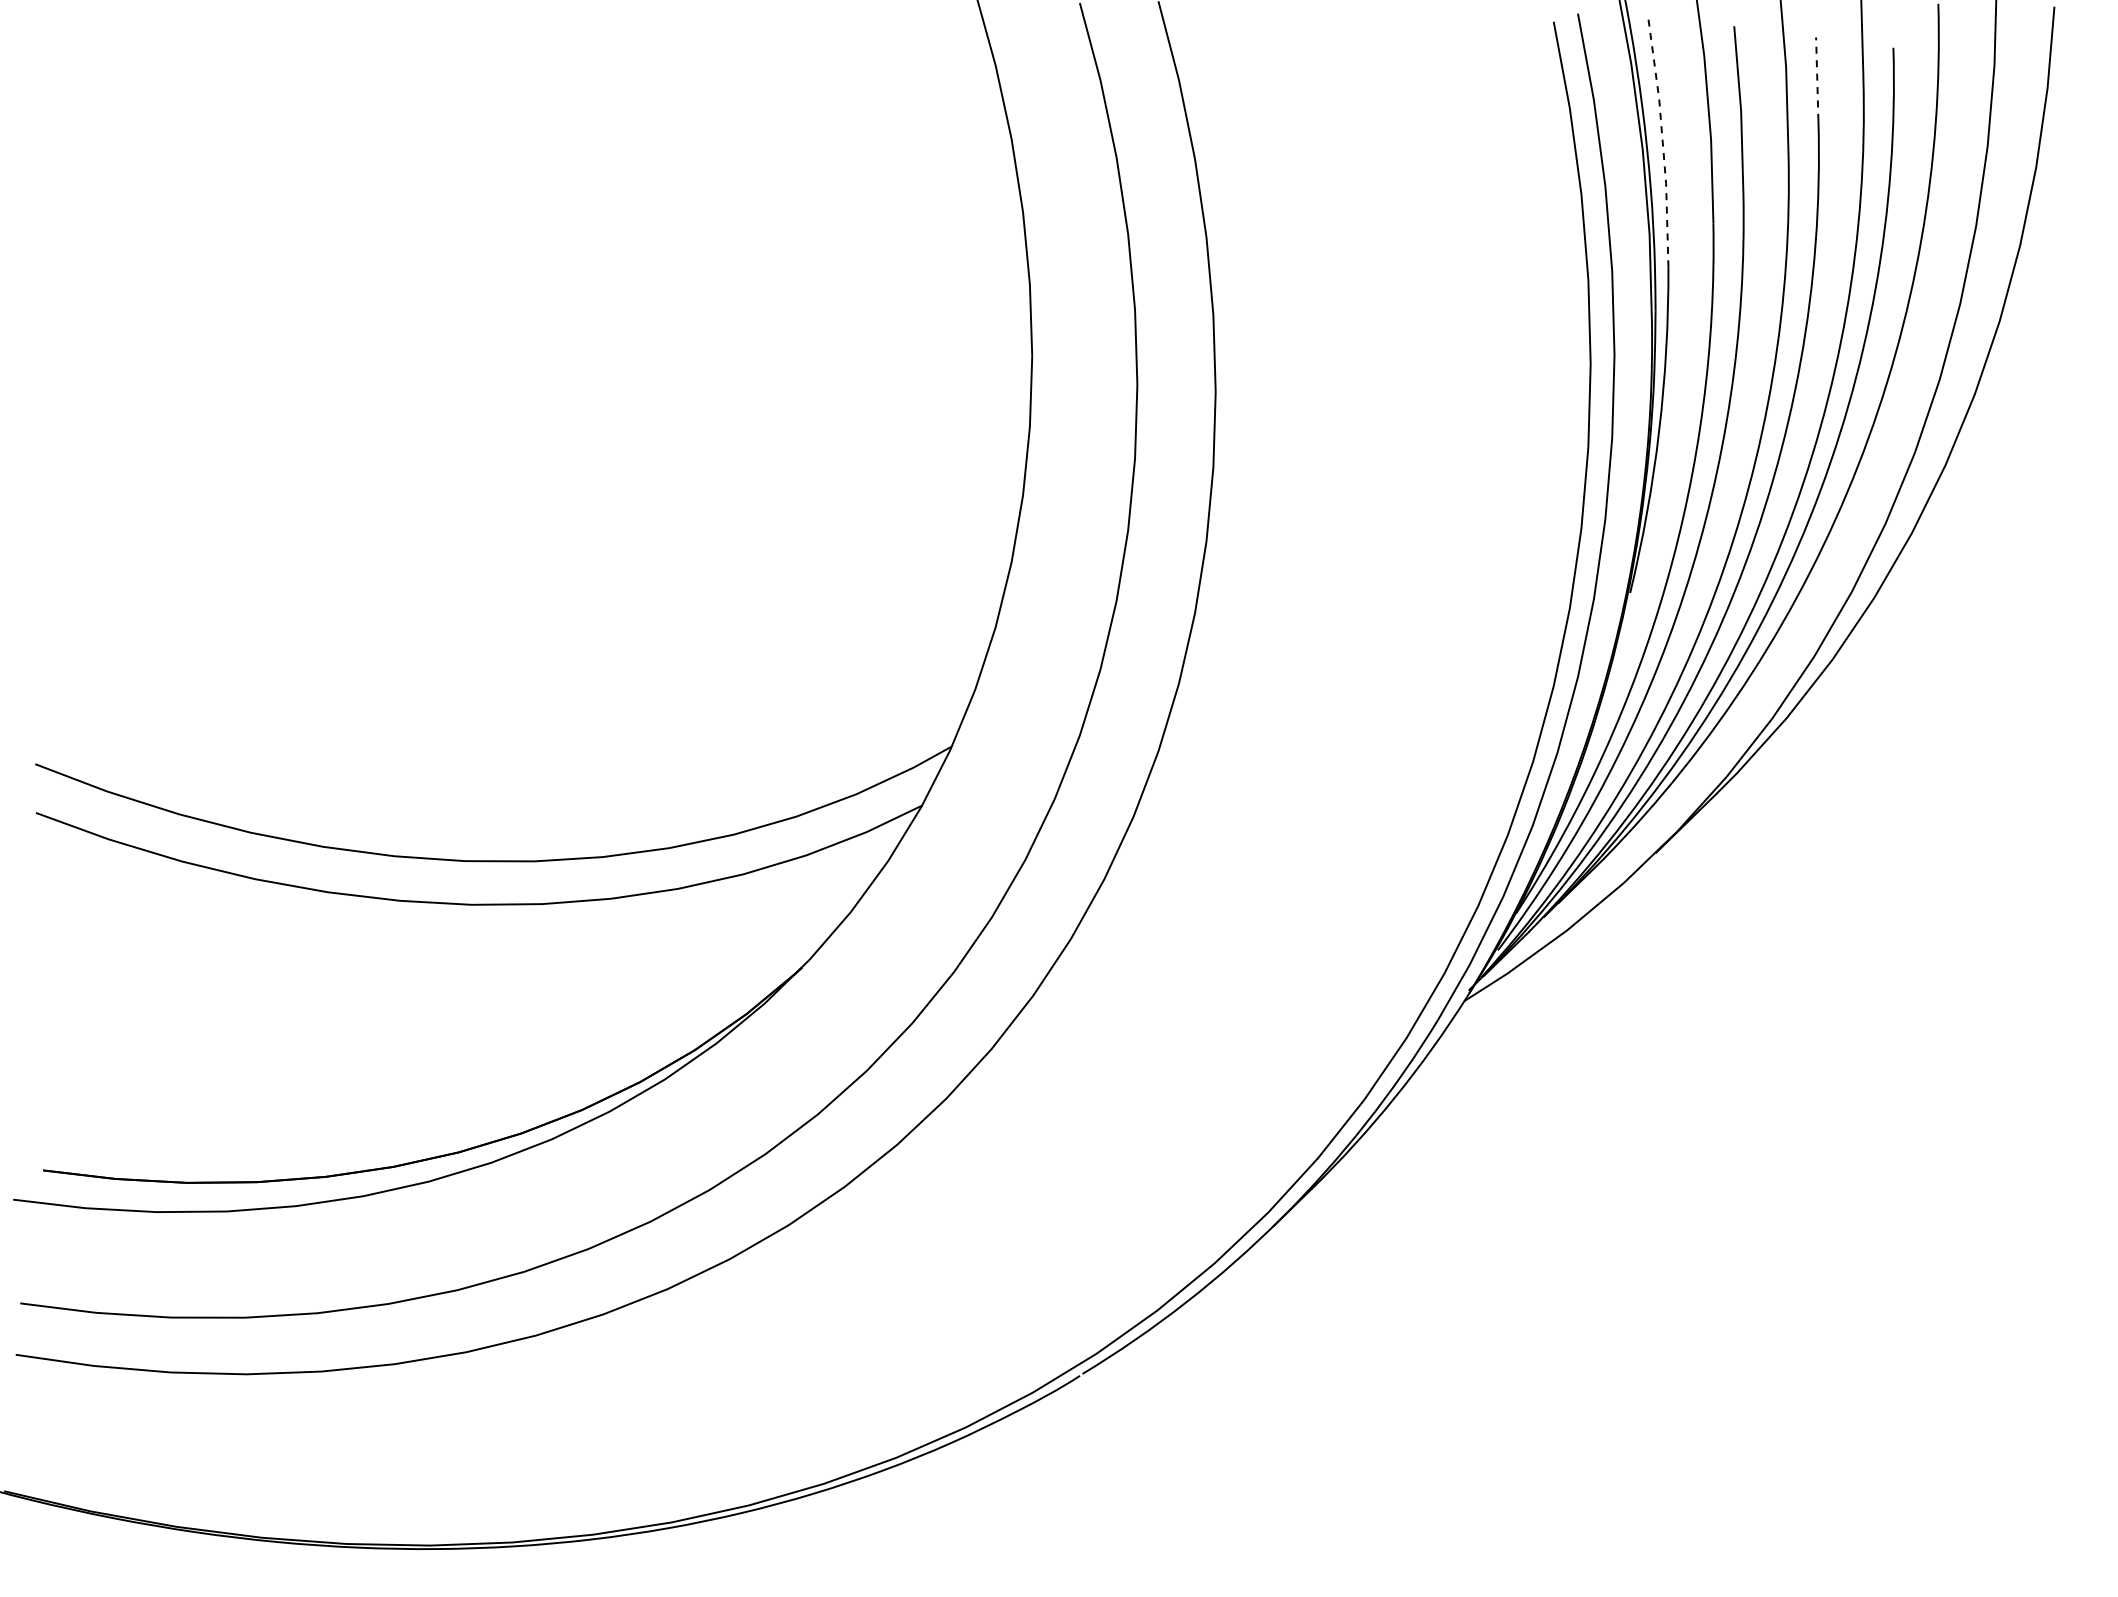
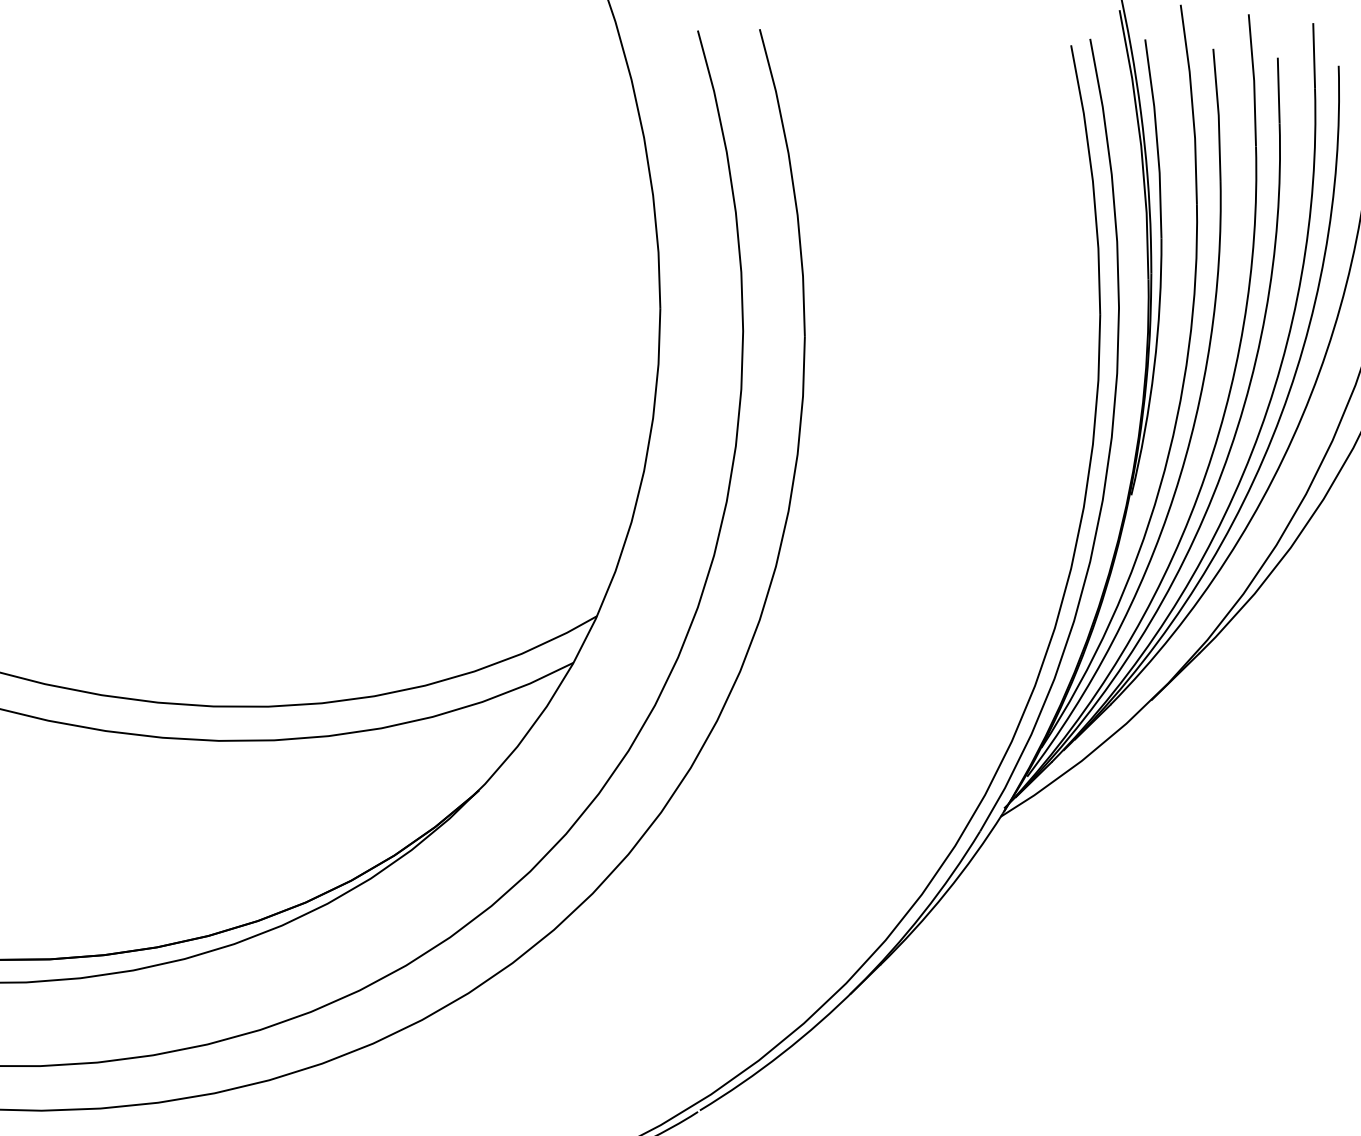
line: (1817, 79) -> (1278, 90), dashed -> solid
line: (1662, 140) -> (1156, 138), dashed -> solid

